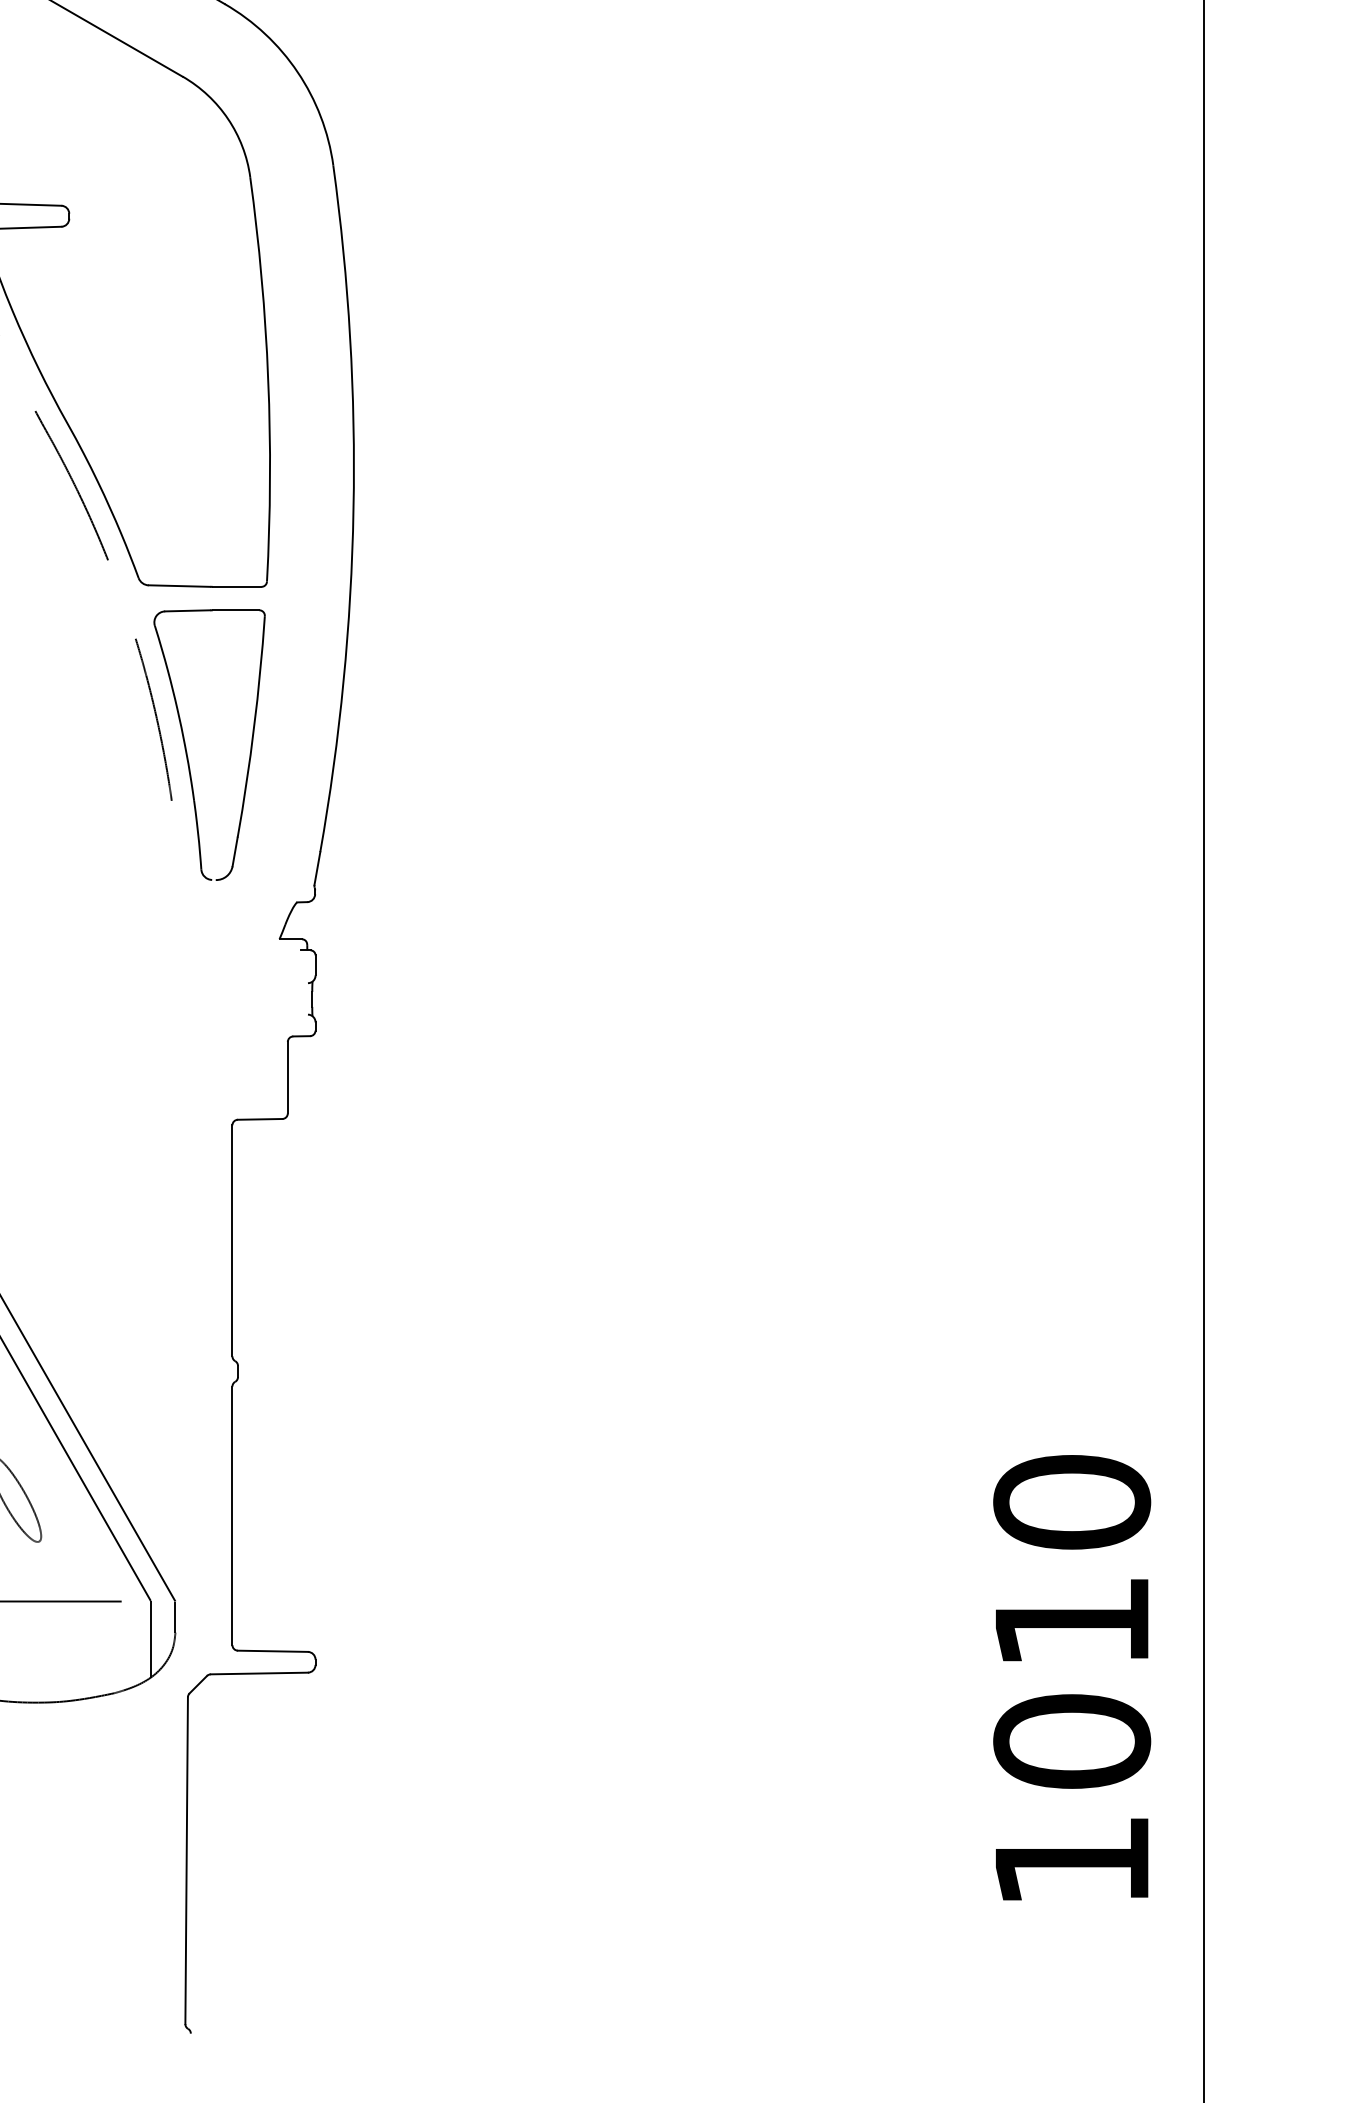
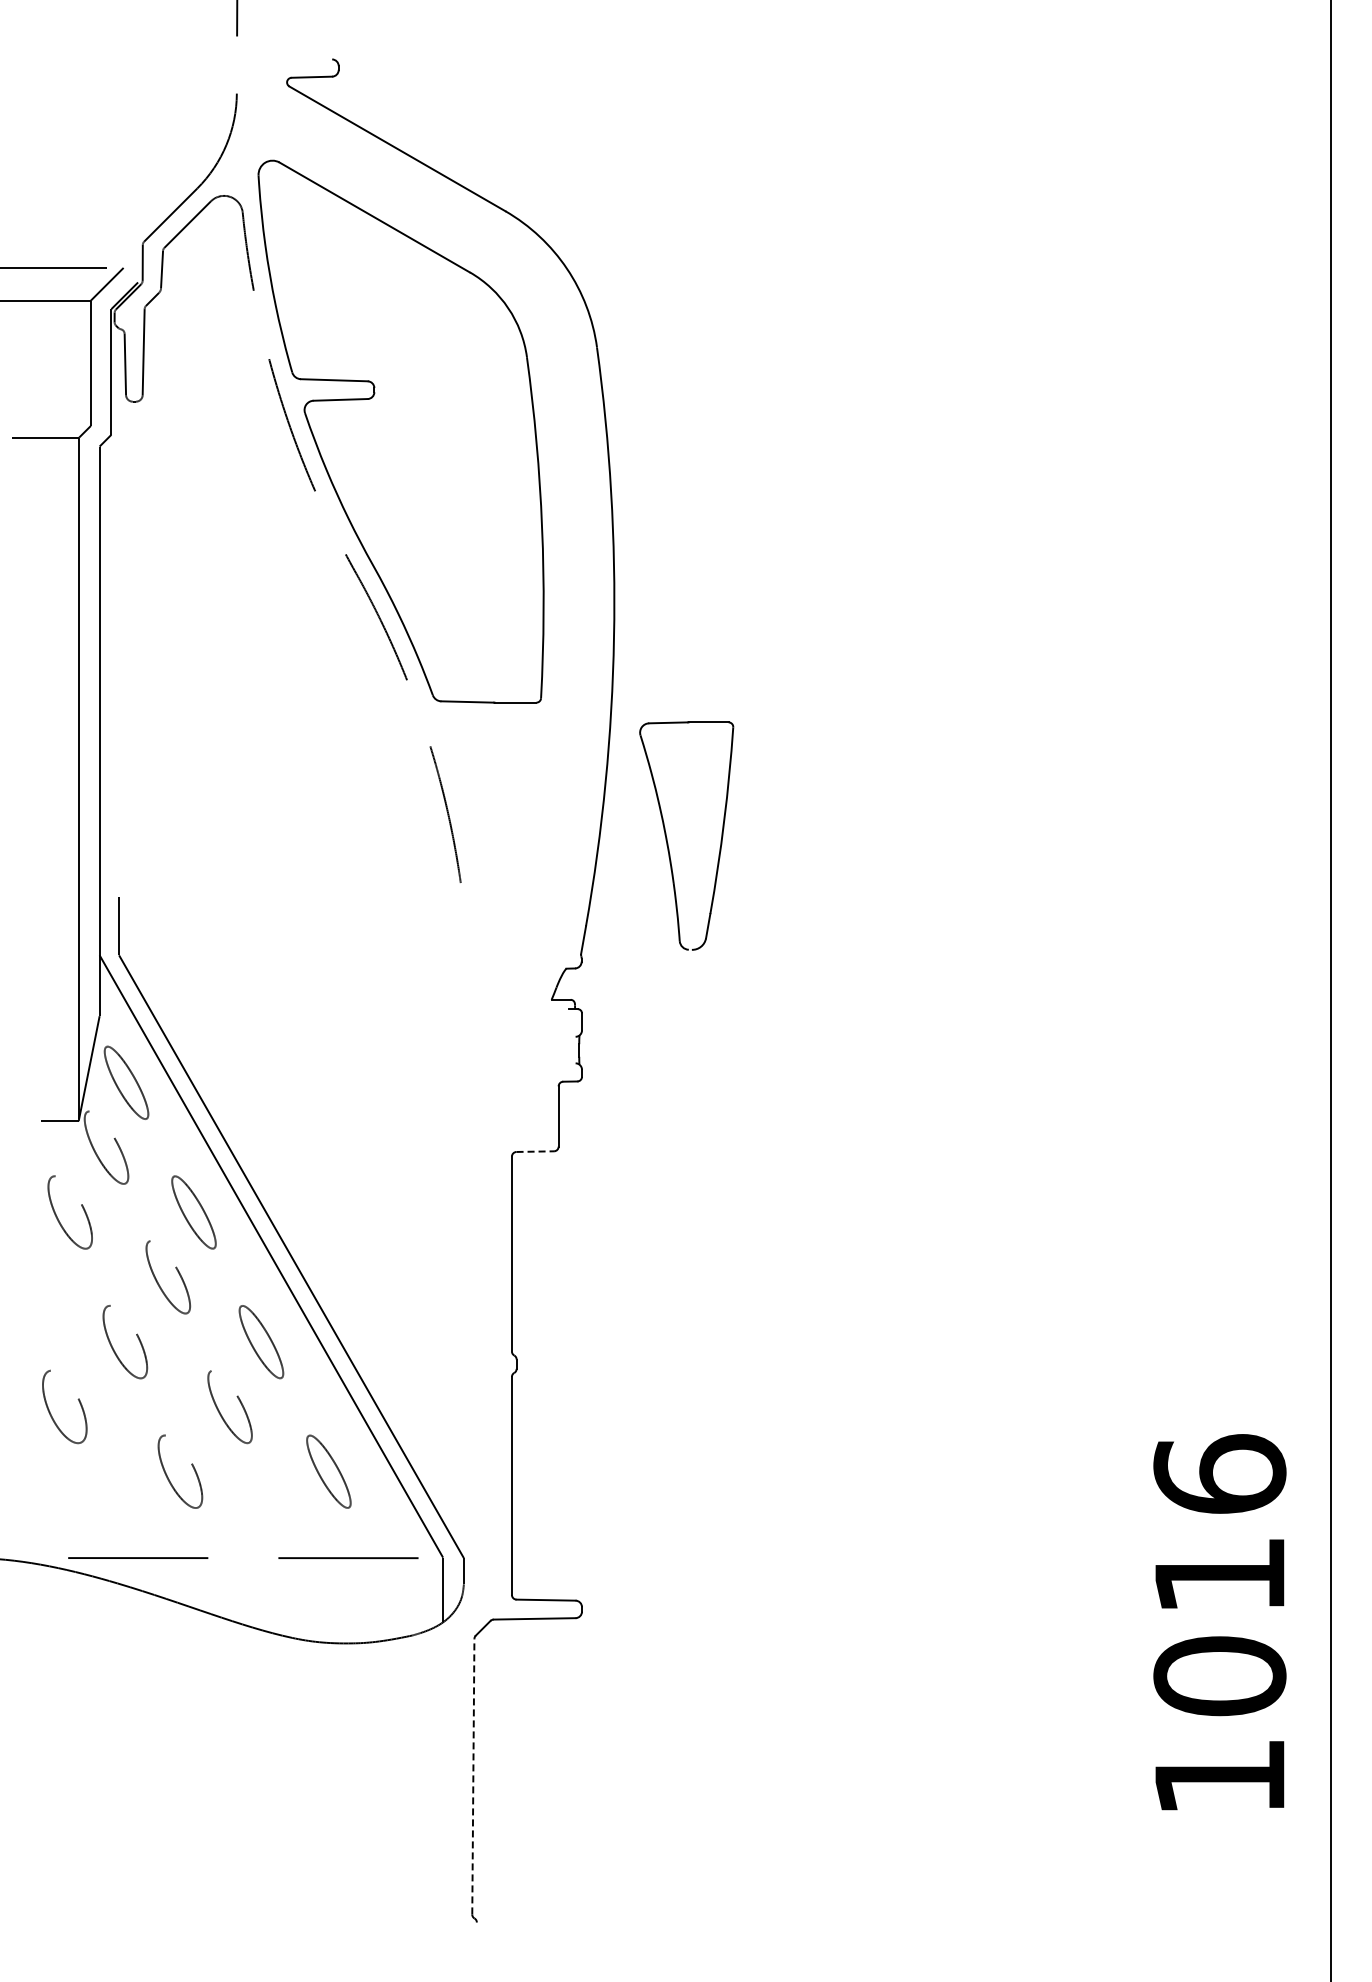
part: (186, 746) -> (667, 837), moved
line: (260, 1119) -> (535, 1151), solid -> dashed
text: (1071, 1502) -> (1219, 1474), 1010 -> 1016
line: (186, 1860) -> (473, 1776), solid -> dashed

